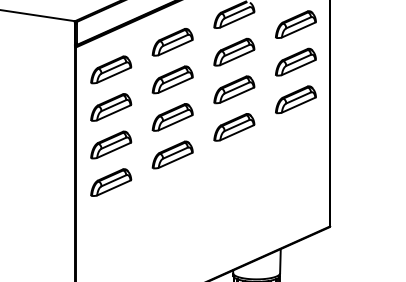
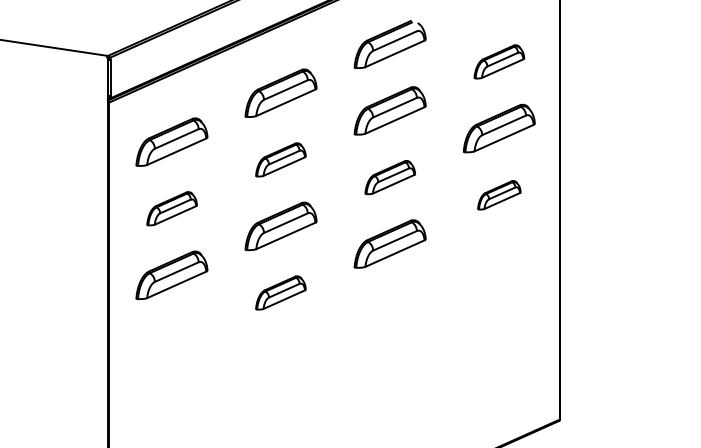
part: (295, 24) -> (498, 61), size x0.7
part: (172, 79) -> (280, 159), size x0.7
part: (234, 89) -> (390, 176), size x0.7
part: (295, 99) -> (498, 194), size x0.6
part: (111, 107) -> (172, 208), size x0.7
part: (172, 154) -> (280, 292), size x0.7
part: (111, 182) -> (172, 341), removed

